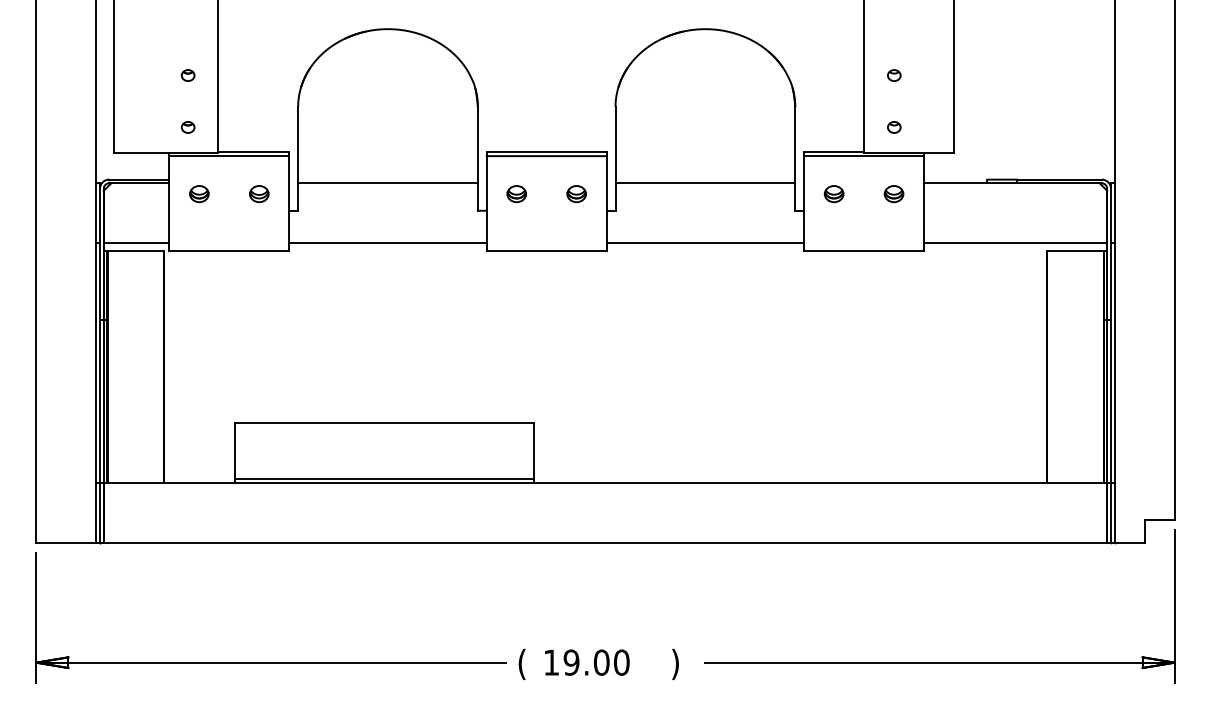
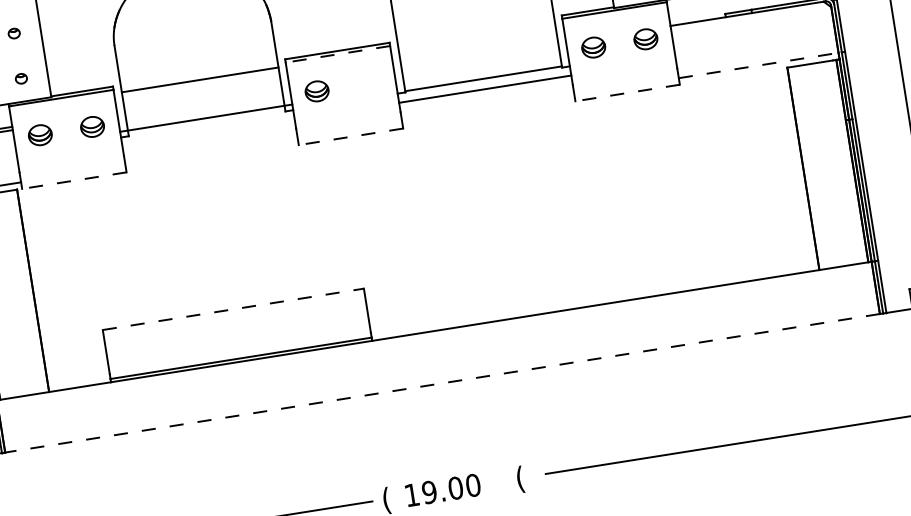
line: (546, 156) -> (337, 54), solid -> dashed
line: (387, 183) -> (199, 80), moved
line: (705, 183) -> (483, 78), moved
part: (199, 194) -> (40, 135), size x1.4
part: (259, 194) -> (92, 127), size x1.4
part: (516, 194) -> (316, 91), size x1.4
part: (576, 194) -> (369, 83), removed
part: (833, 194) -> (593, 48), size x1.4
part: (893, 194) -> (645, 39), size x1.4
line: (387, 243) -> (205, 118), moved
line: (705, 243) -> (485, 89), moved
line: (1015, 243) -> (758, 65), solid -> dashed
line: (229, 250) -> (74, 180), solid -> dashed
line: (546, 250) -> (350, 136), solid -> dashed
line: (864, 250) -> (627, 92), solid -> dashed
line: (384, 423) -> (233, 309), solid -> dashed
line: (605, 542) -> (442, 382), solid -> dashed
text: (675, 663) -> (520, 478), ) -> (

